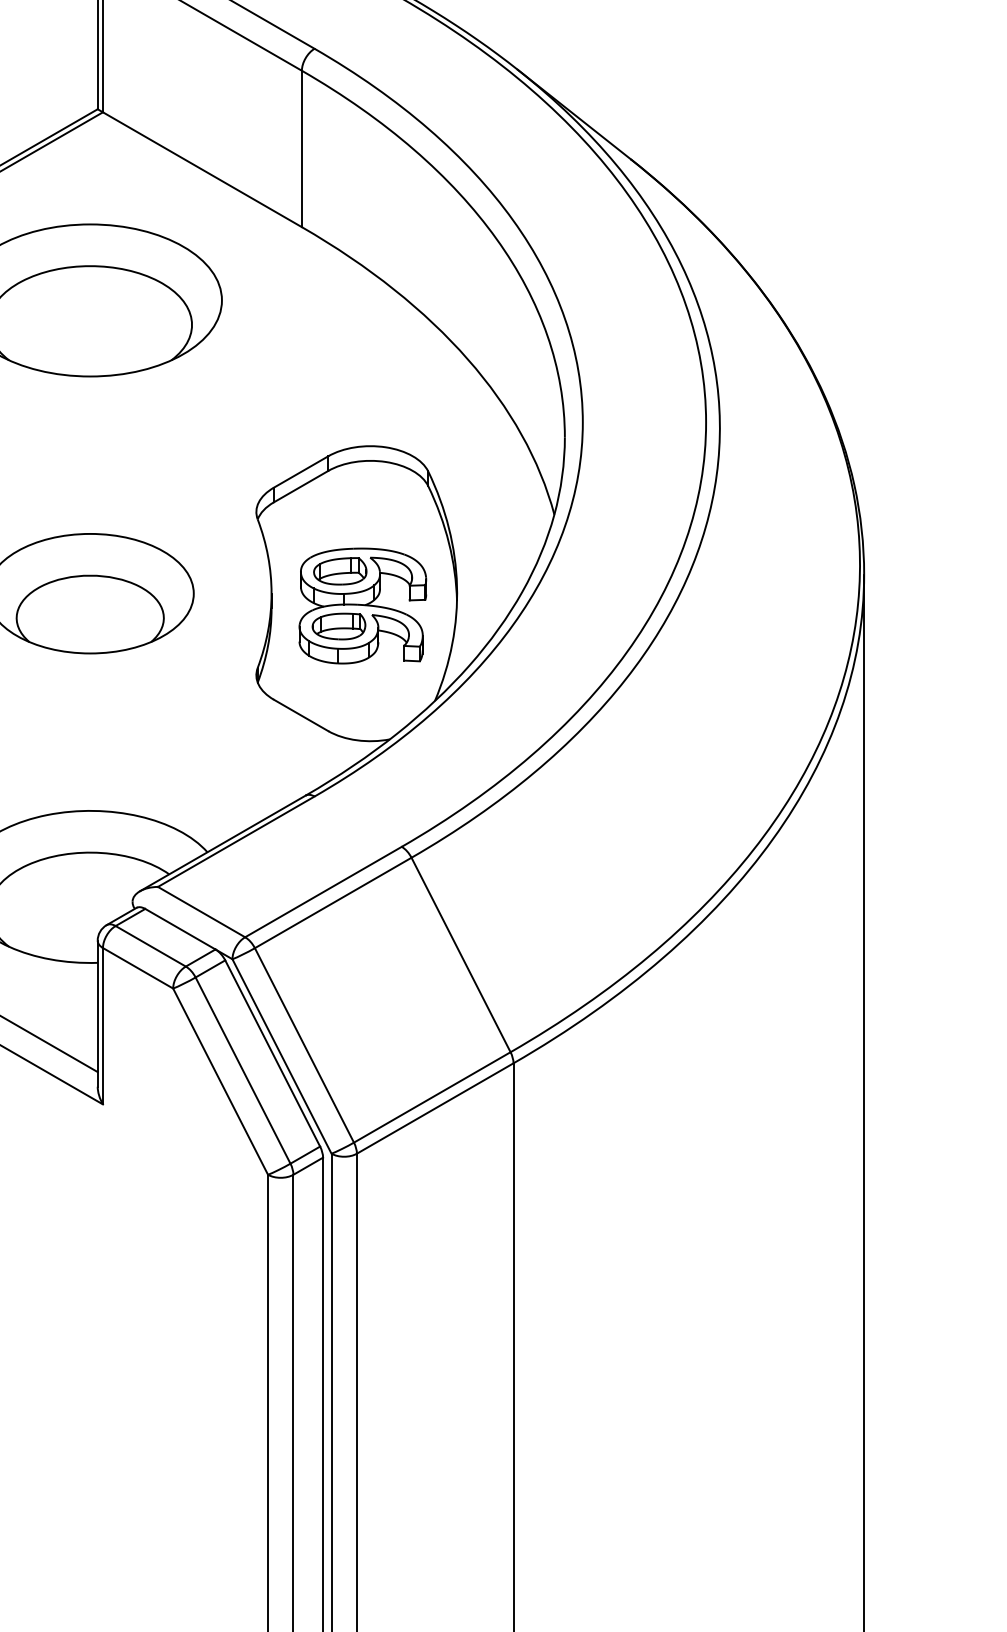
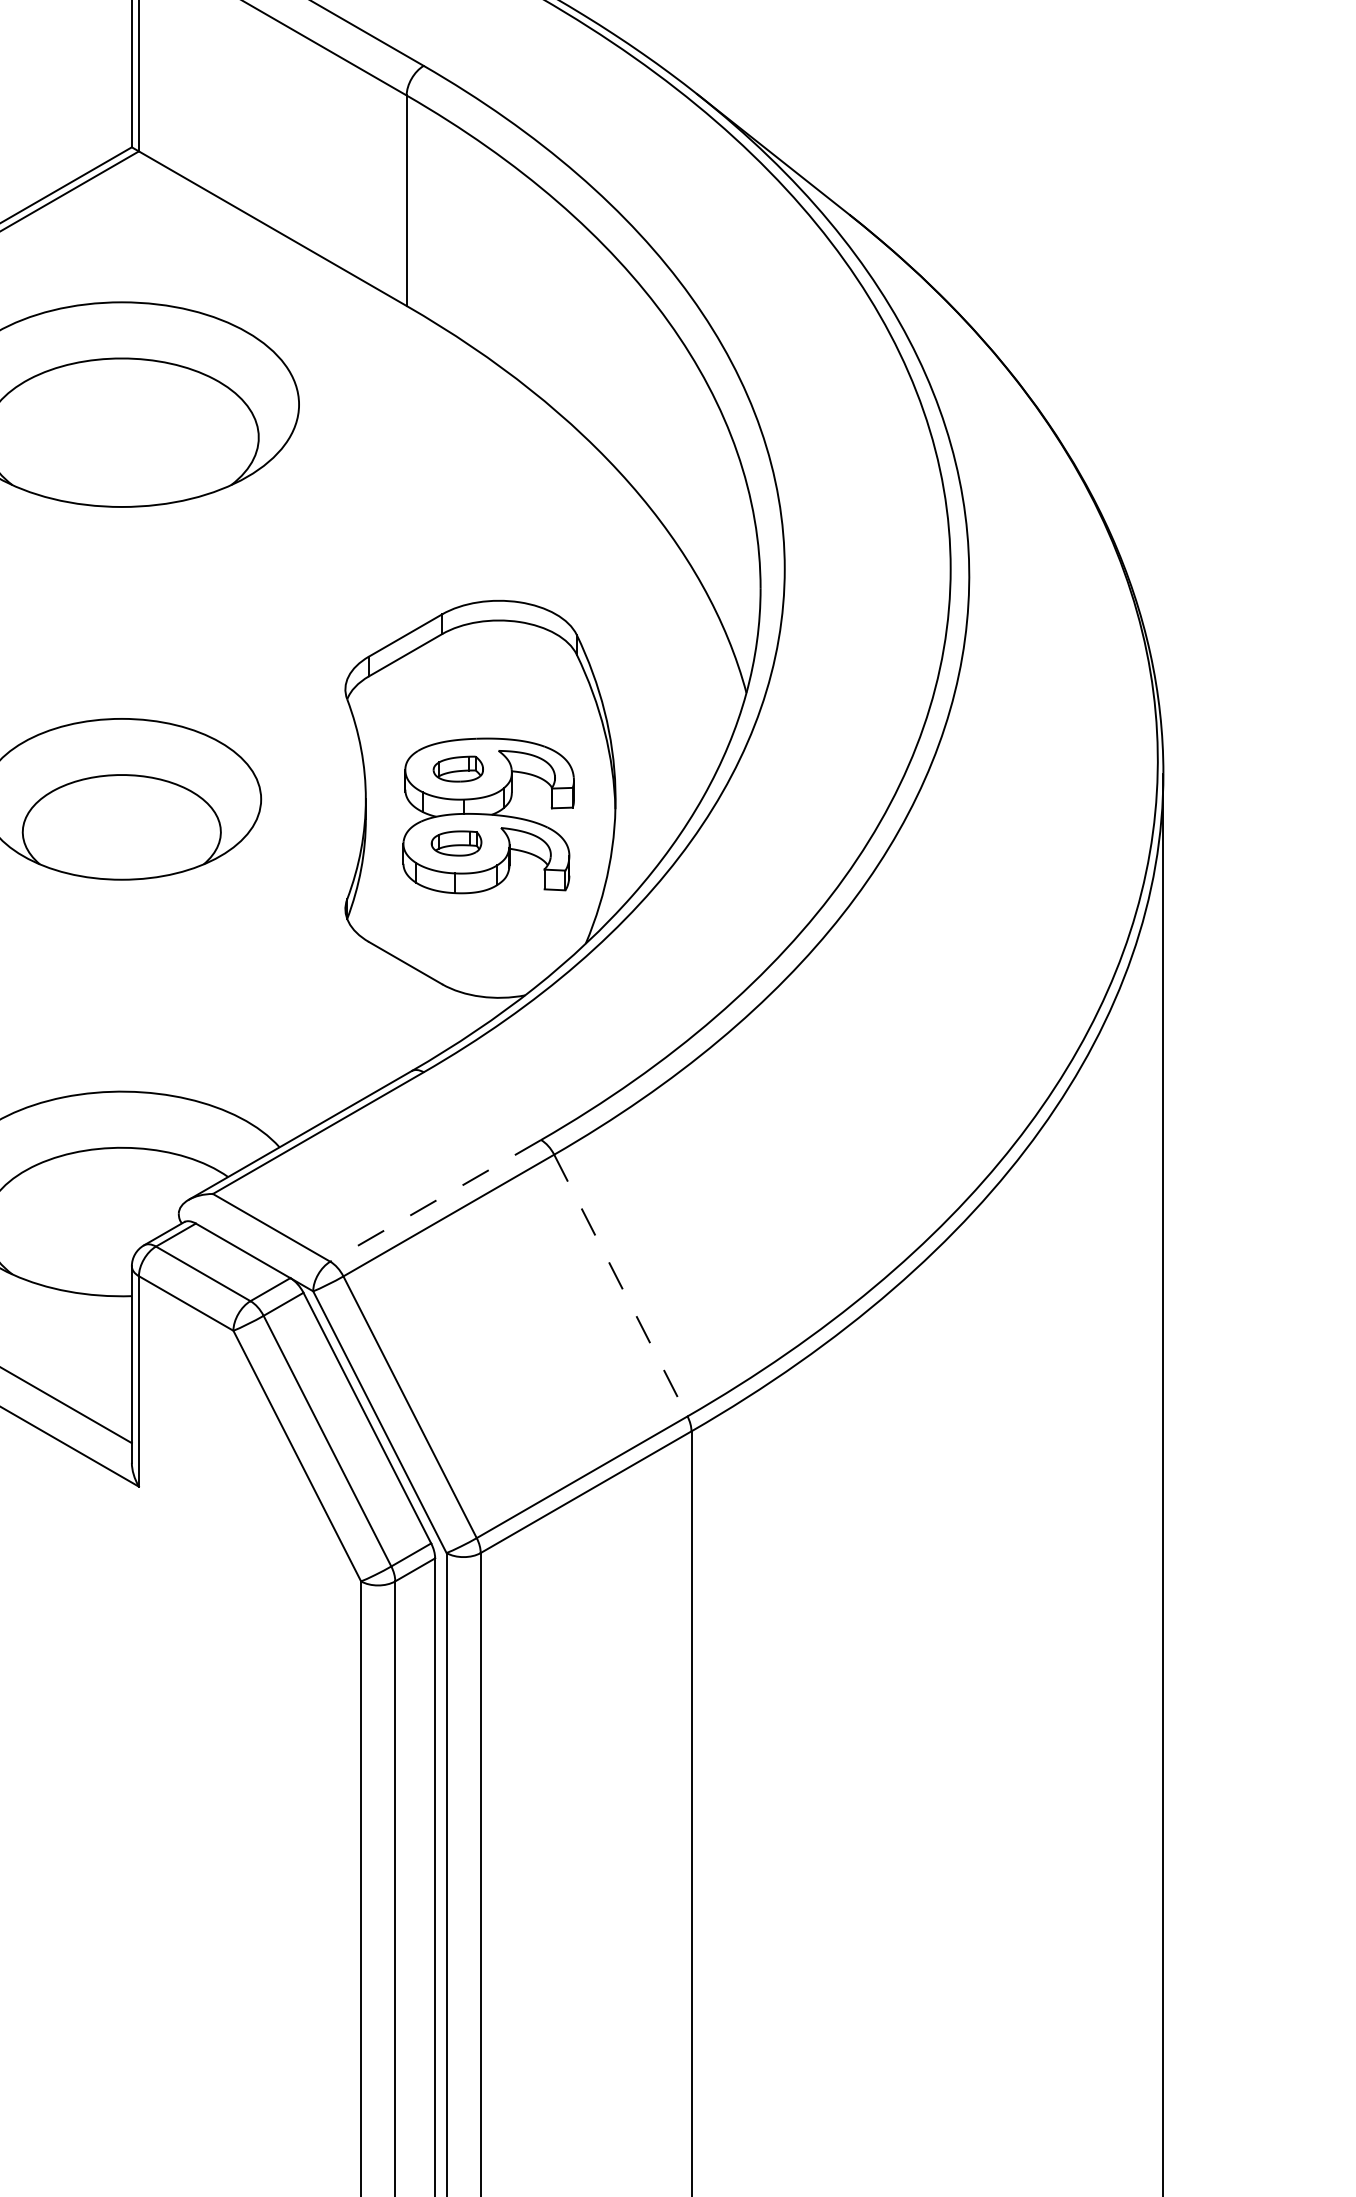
part: (340, 570) -> (458, 768), size x0.7
part: (338, 626) -> (456, 843), size x0.7
line: (323, 891) -> (435, 1200), solid -> dashed
line: (460, 954) -> (620, 1285), solid -> dashed

